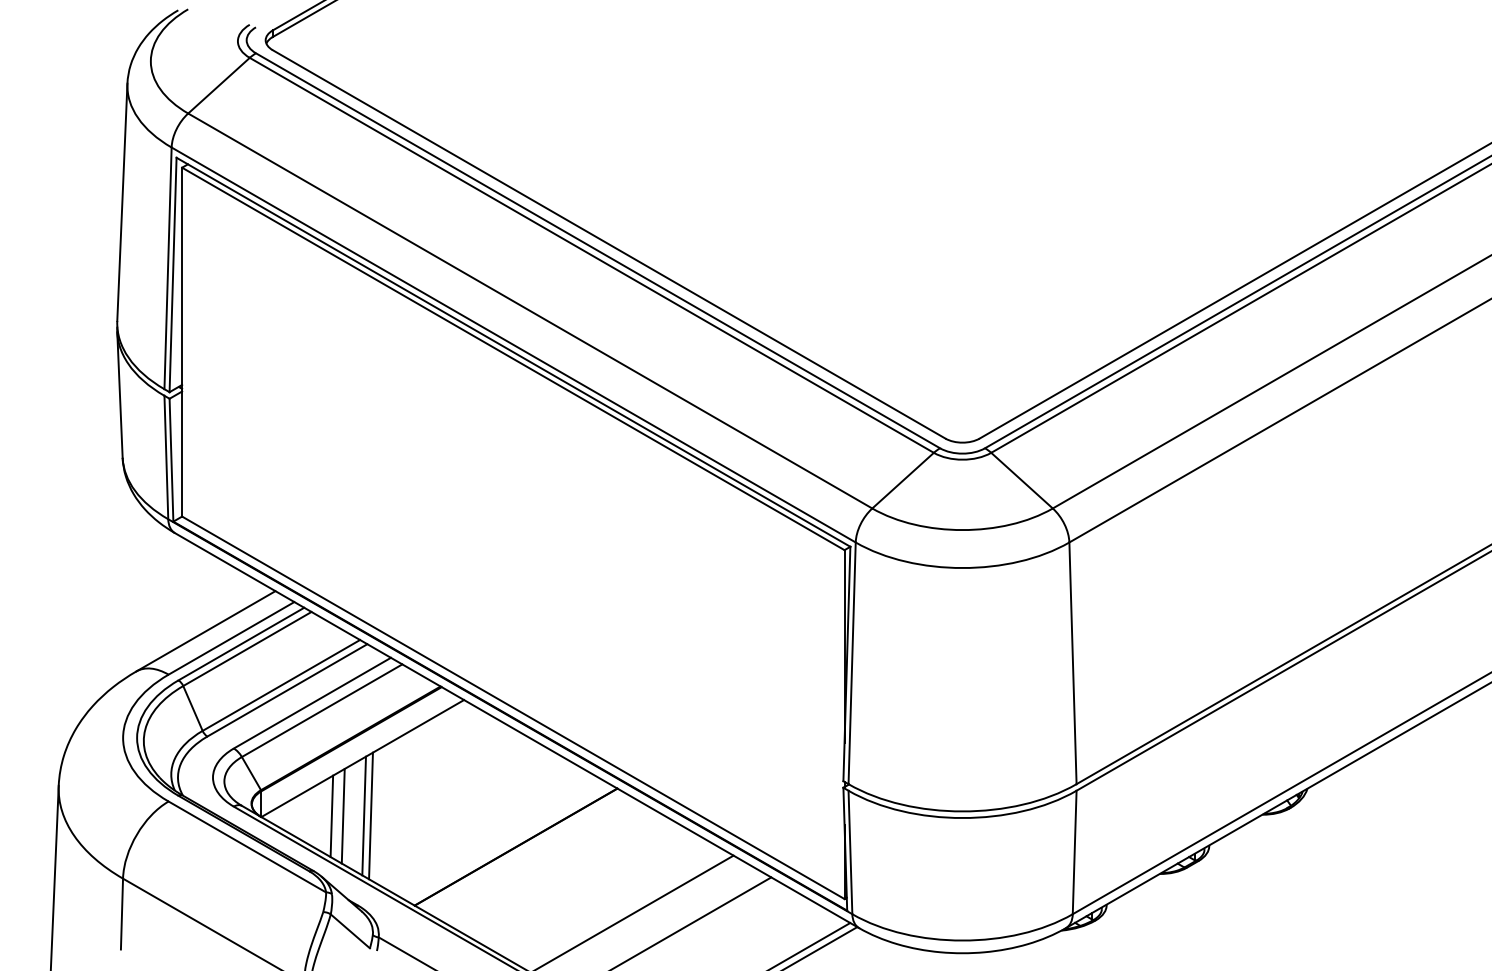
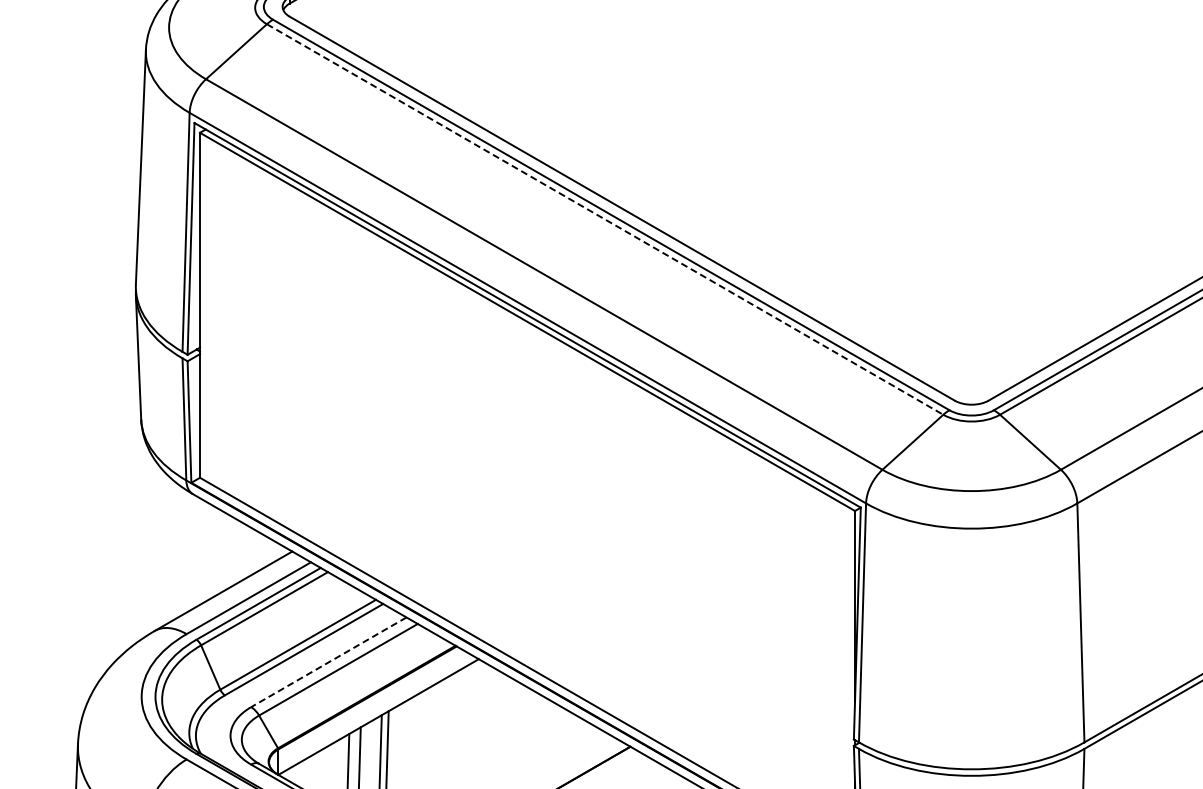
line: (591, 255) -> (604, 219), solid -> dashed
line: (312, 703) -> (328, 662), solid -> dashed

